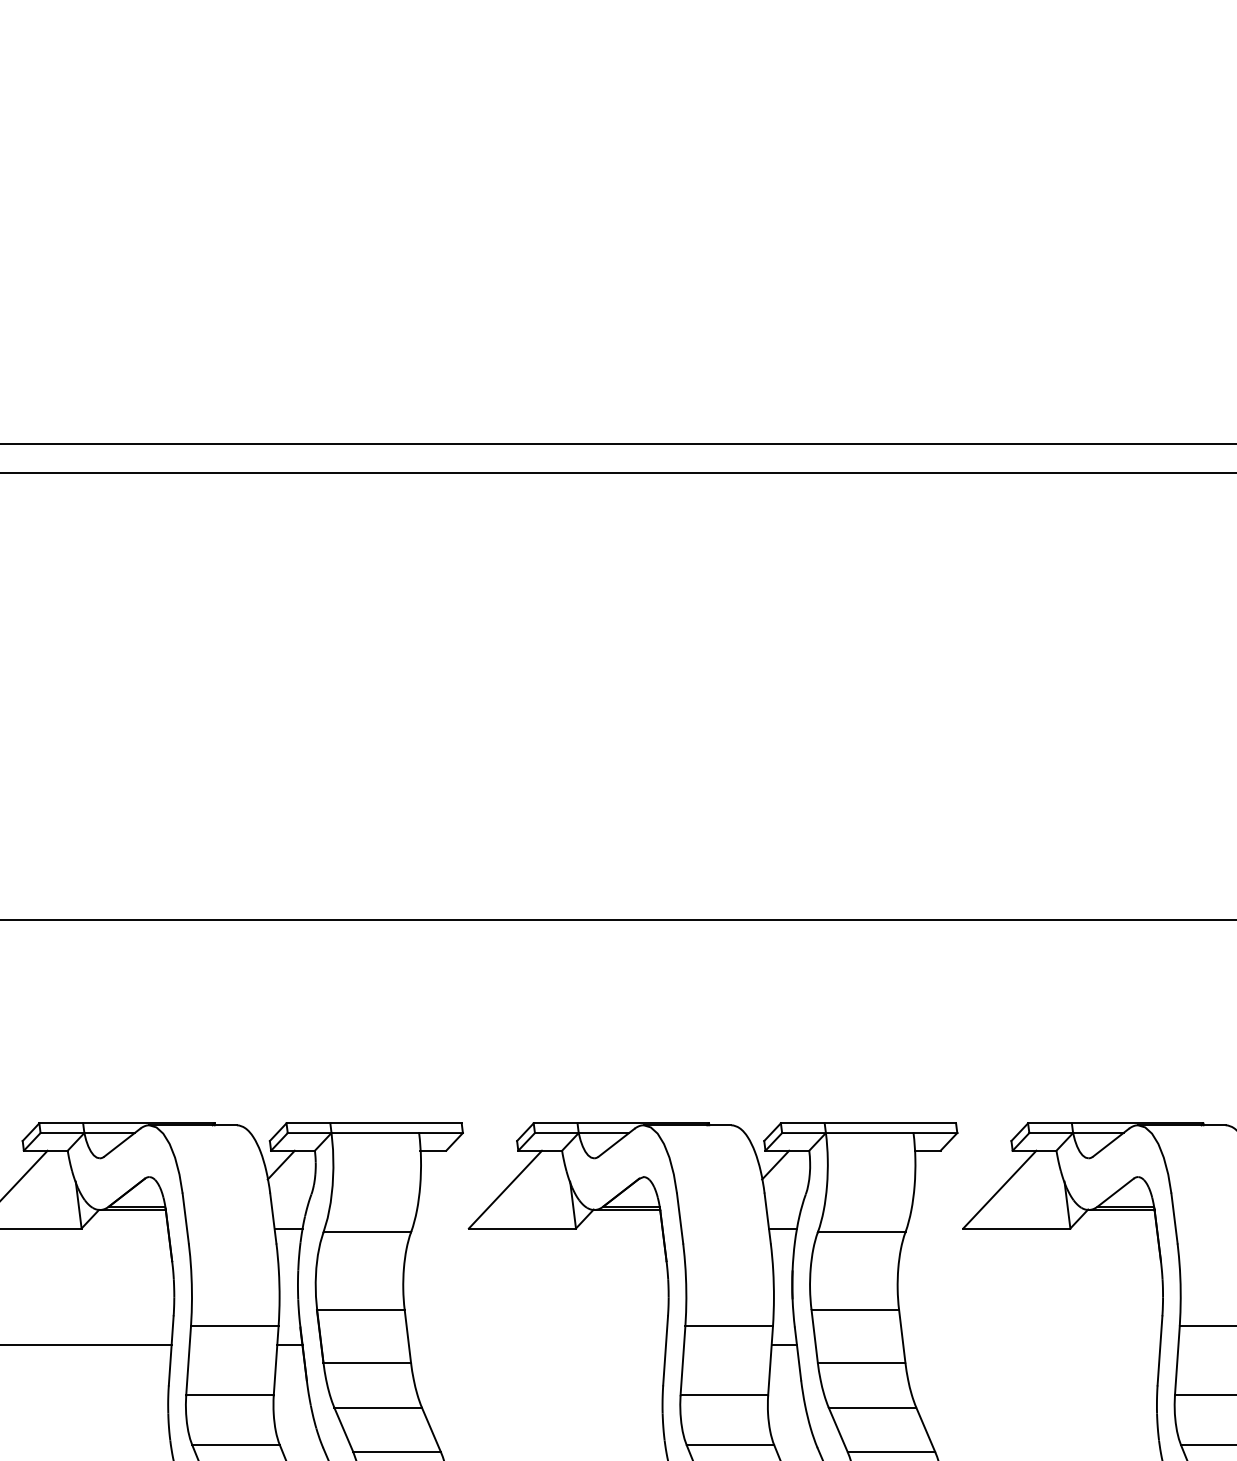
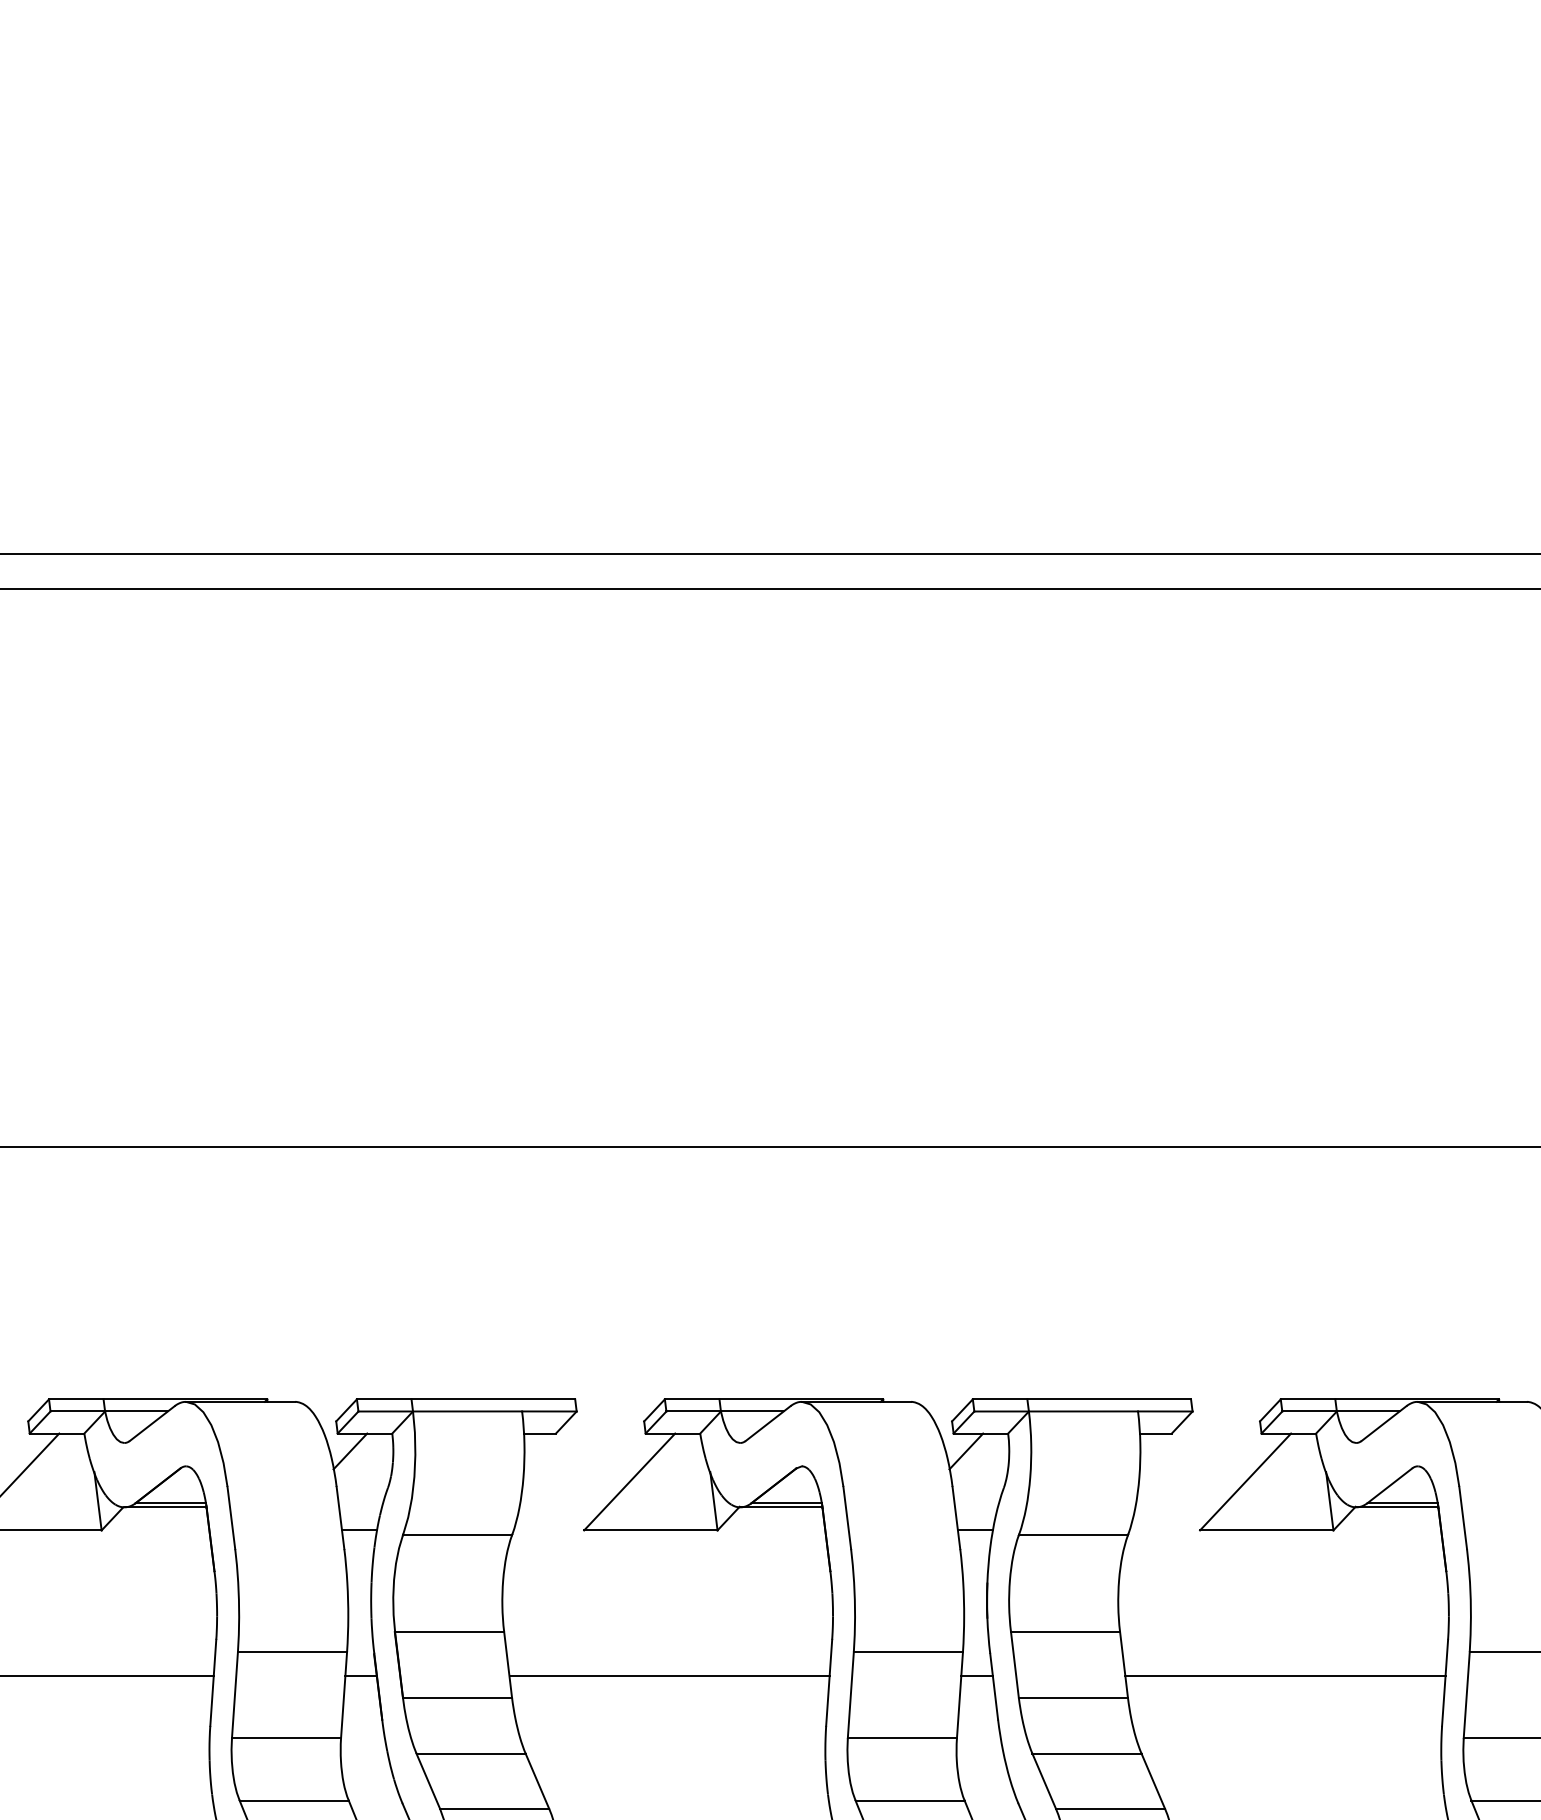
line: (537, 1345) -> (669, 1676), added
line: (1031, 1345) -> (1285, 1676), added

